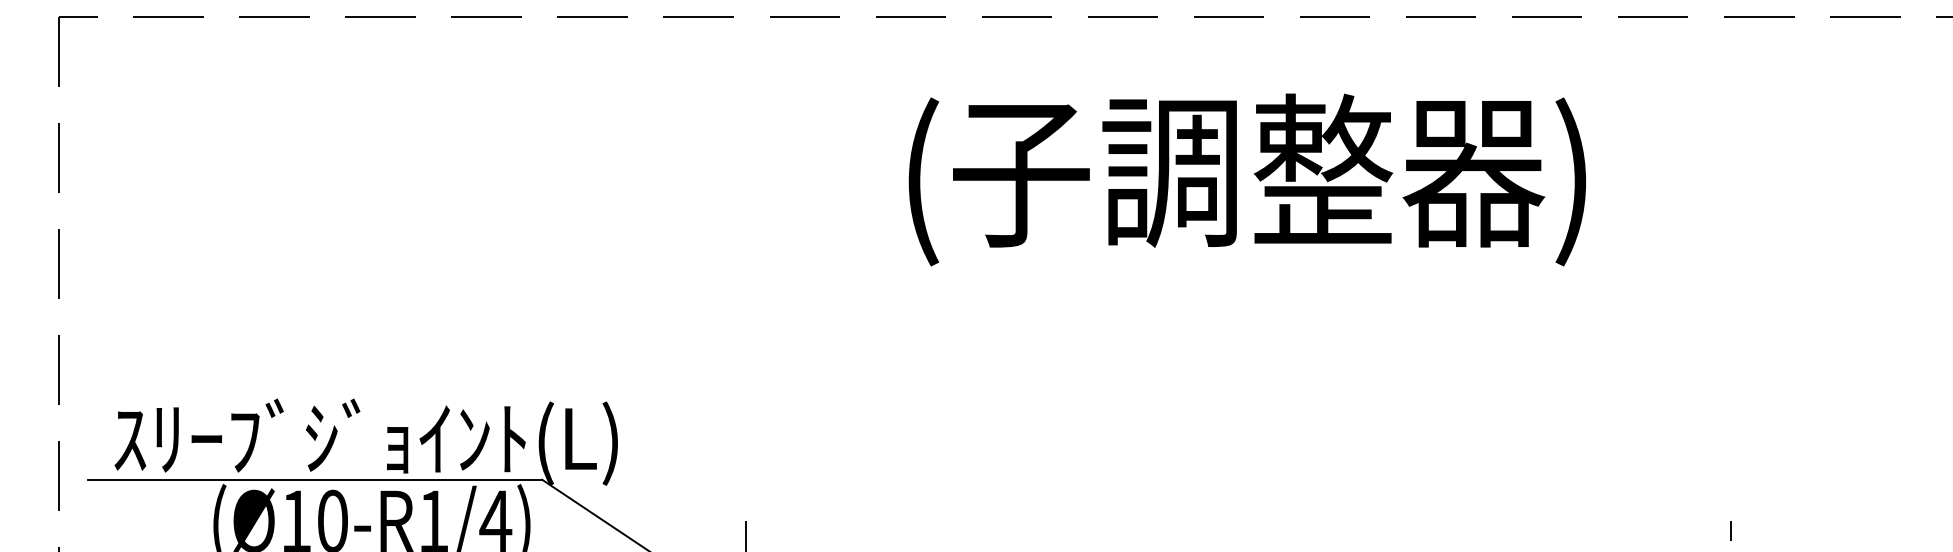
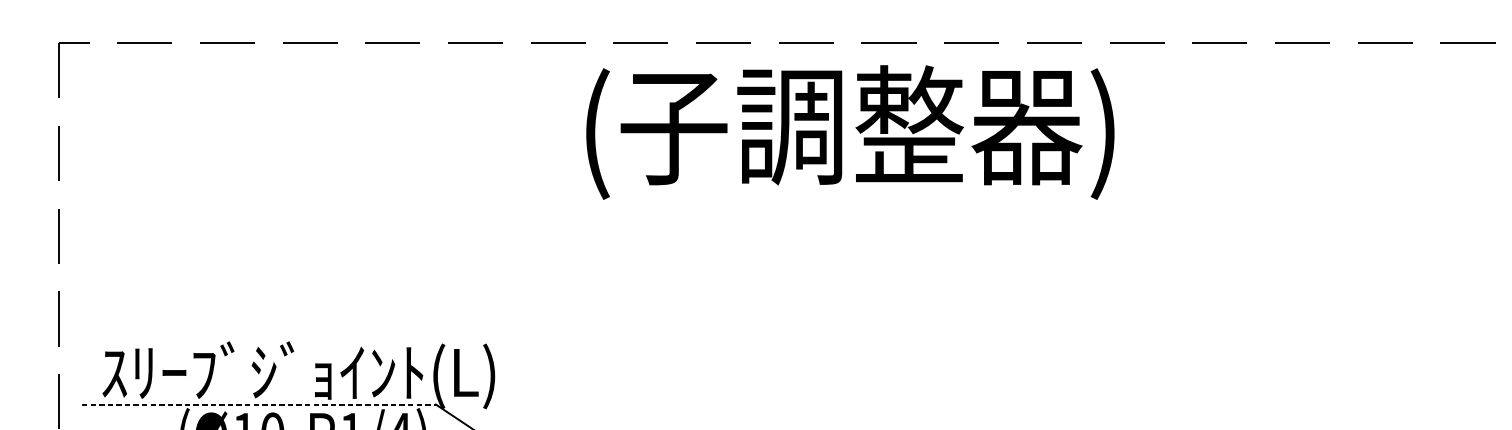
text: (1246, 179) -> (849, 132), moved
line: (315, 479) -> (259, 404), solid -> dashed

